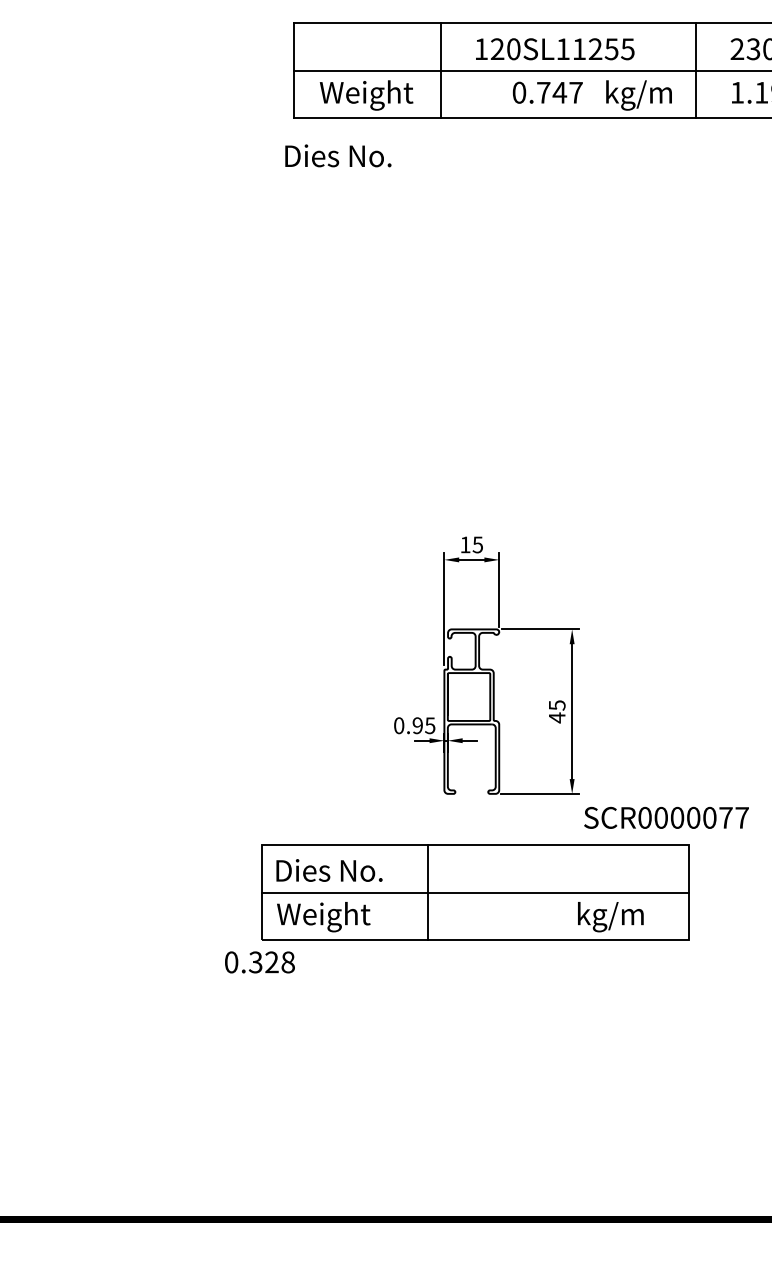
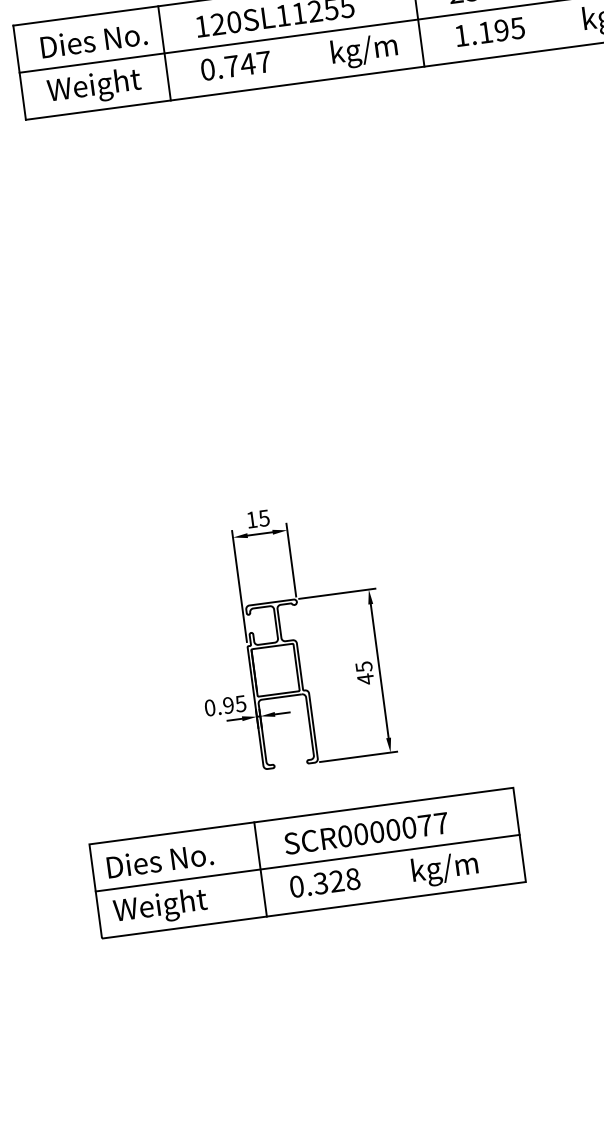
text: (547, 92) -> (235, 65), moved
text: (338, 155) -> (94, 40), moved
text: (666, 817) -> (366, 833), moved
text: (259, 962) -> (324, 883), moved

